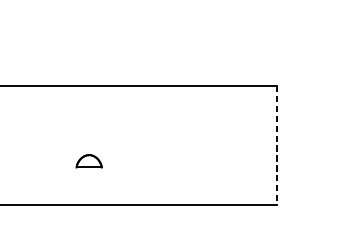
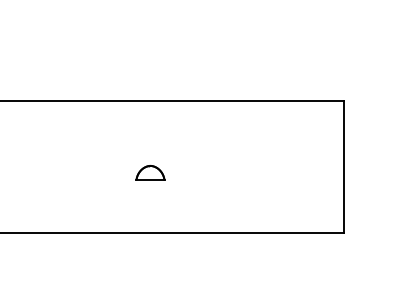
line: (277, 145) -> (344, 167), dashed -> solid
part: (89, 160) -> (150, 172), moved

